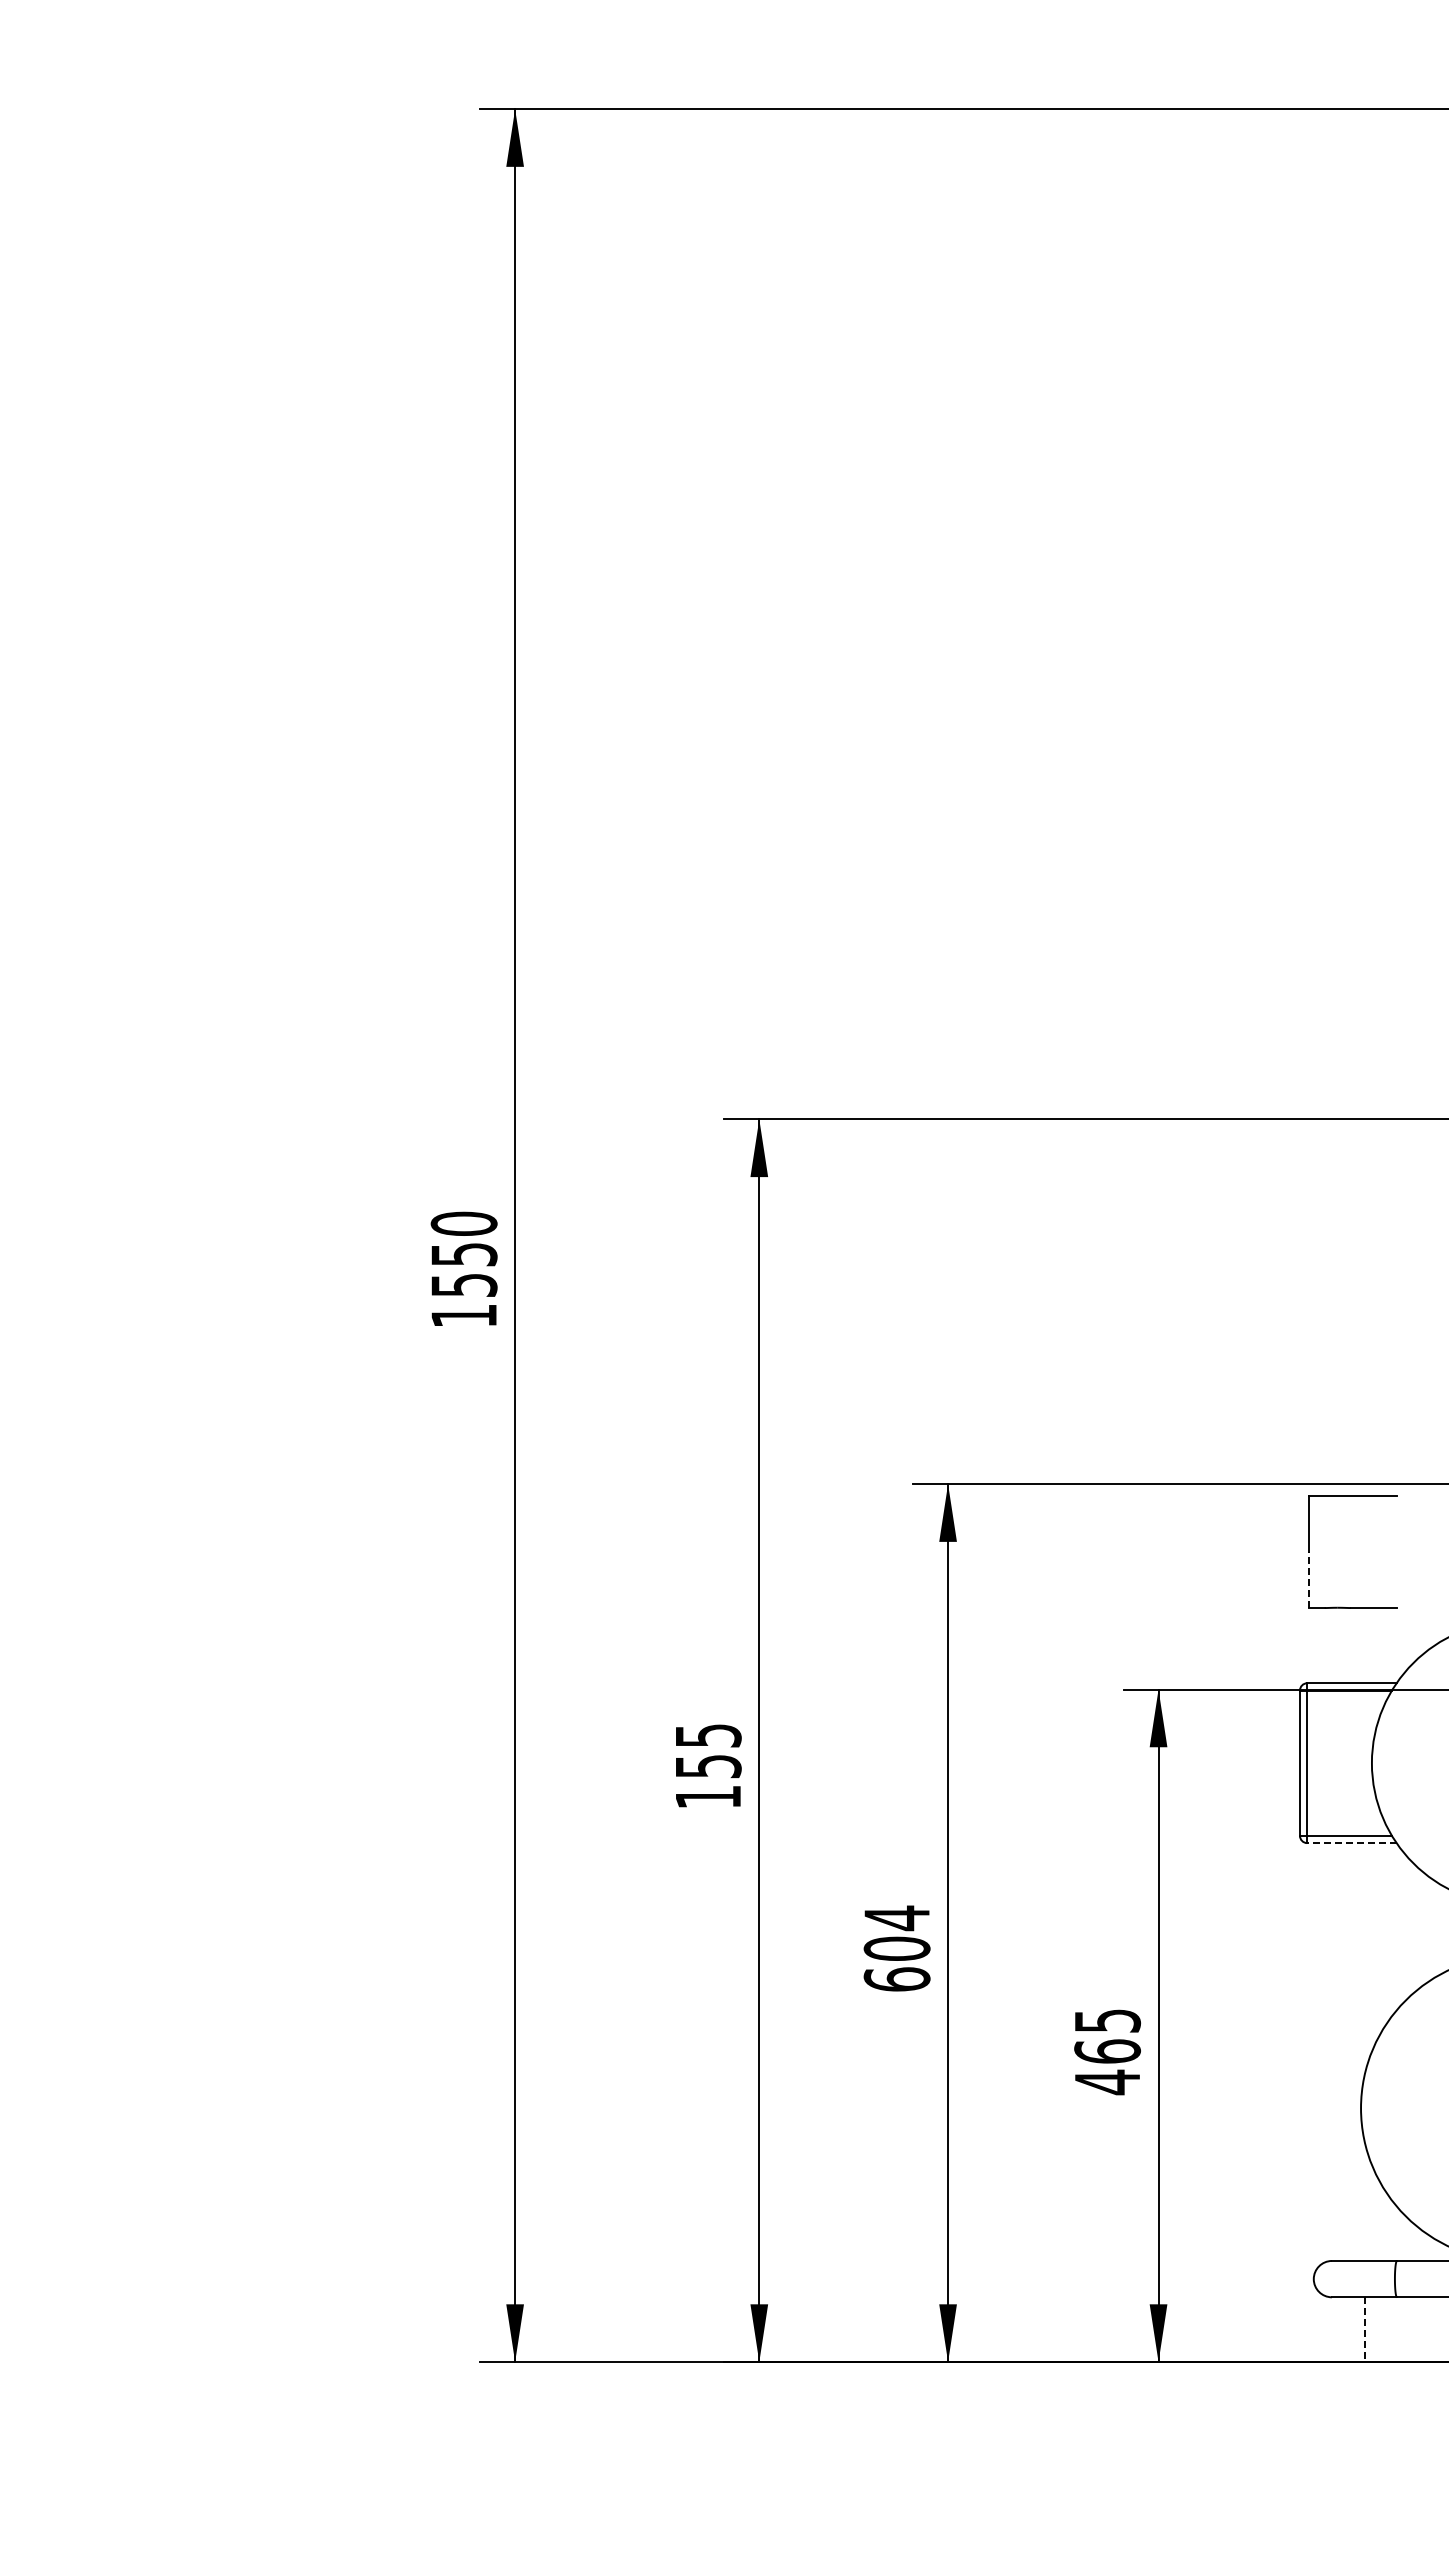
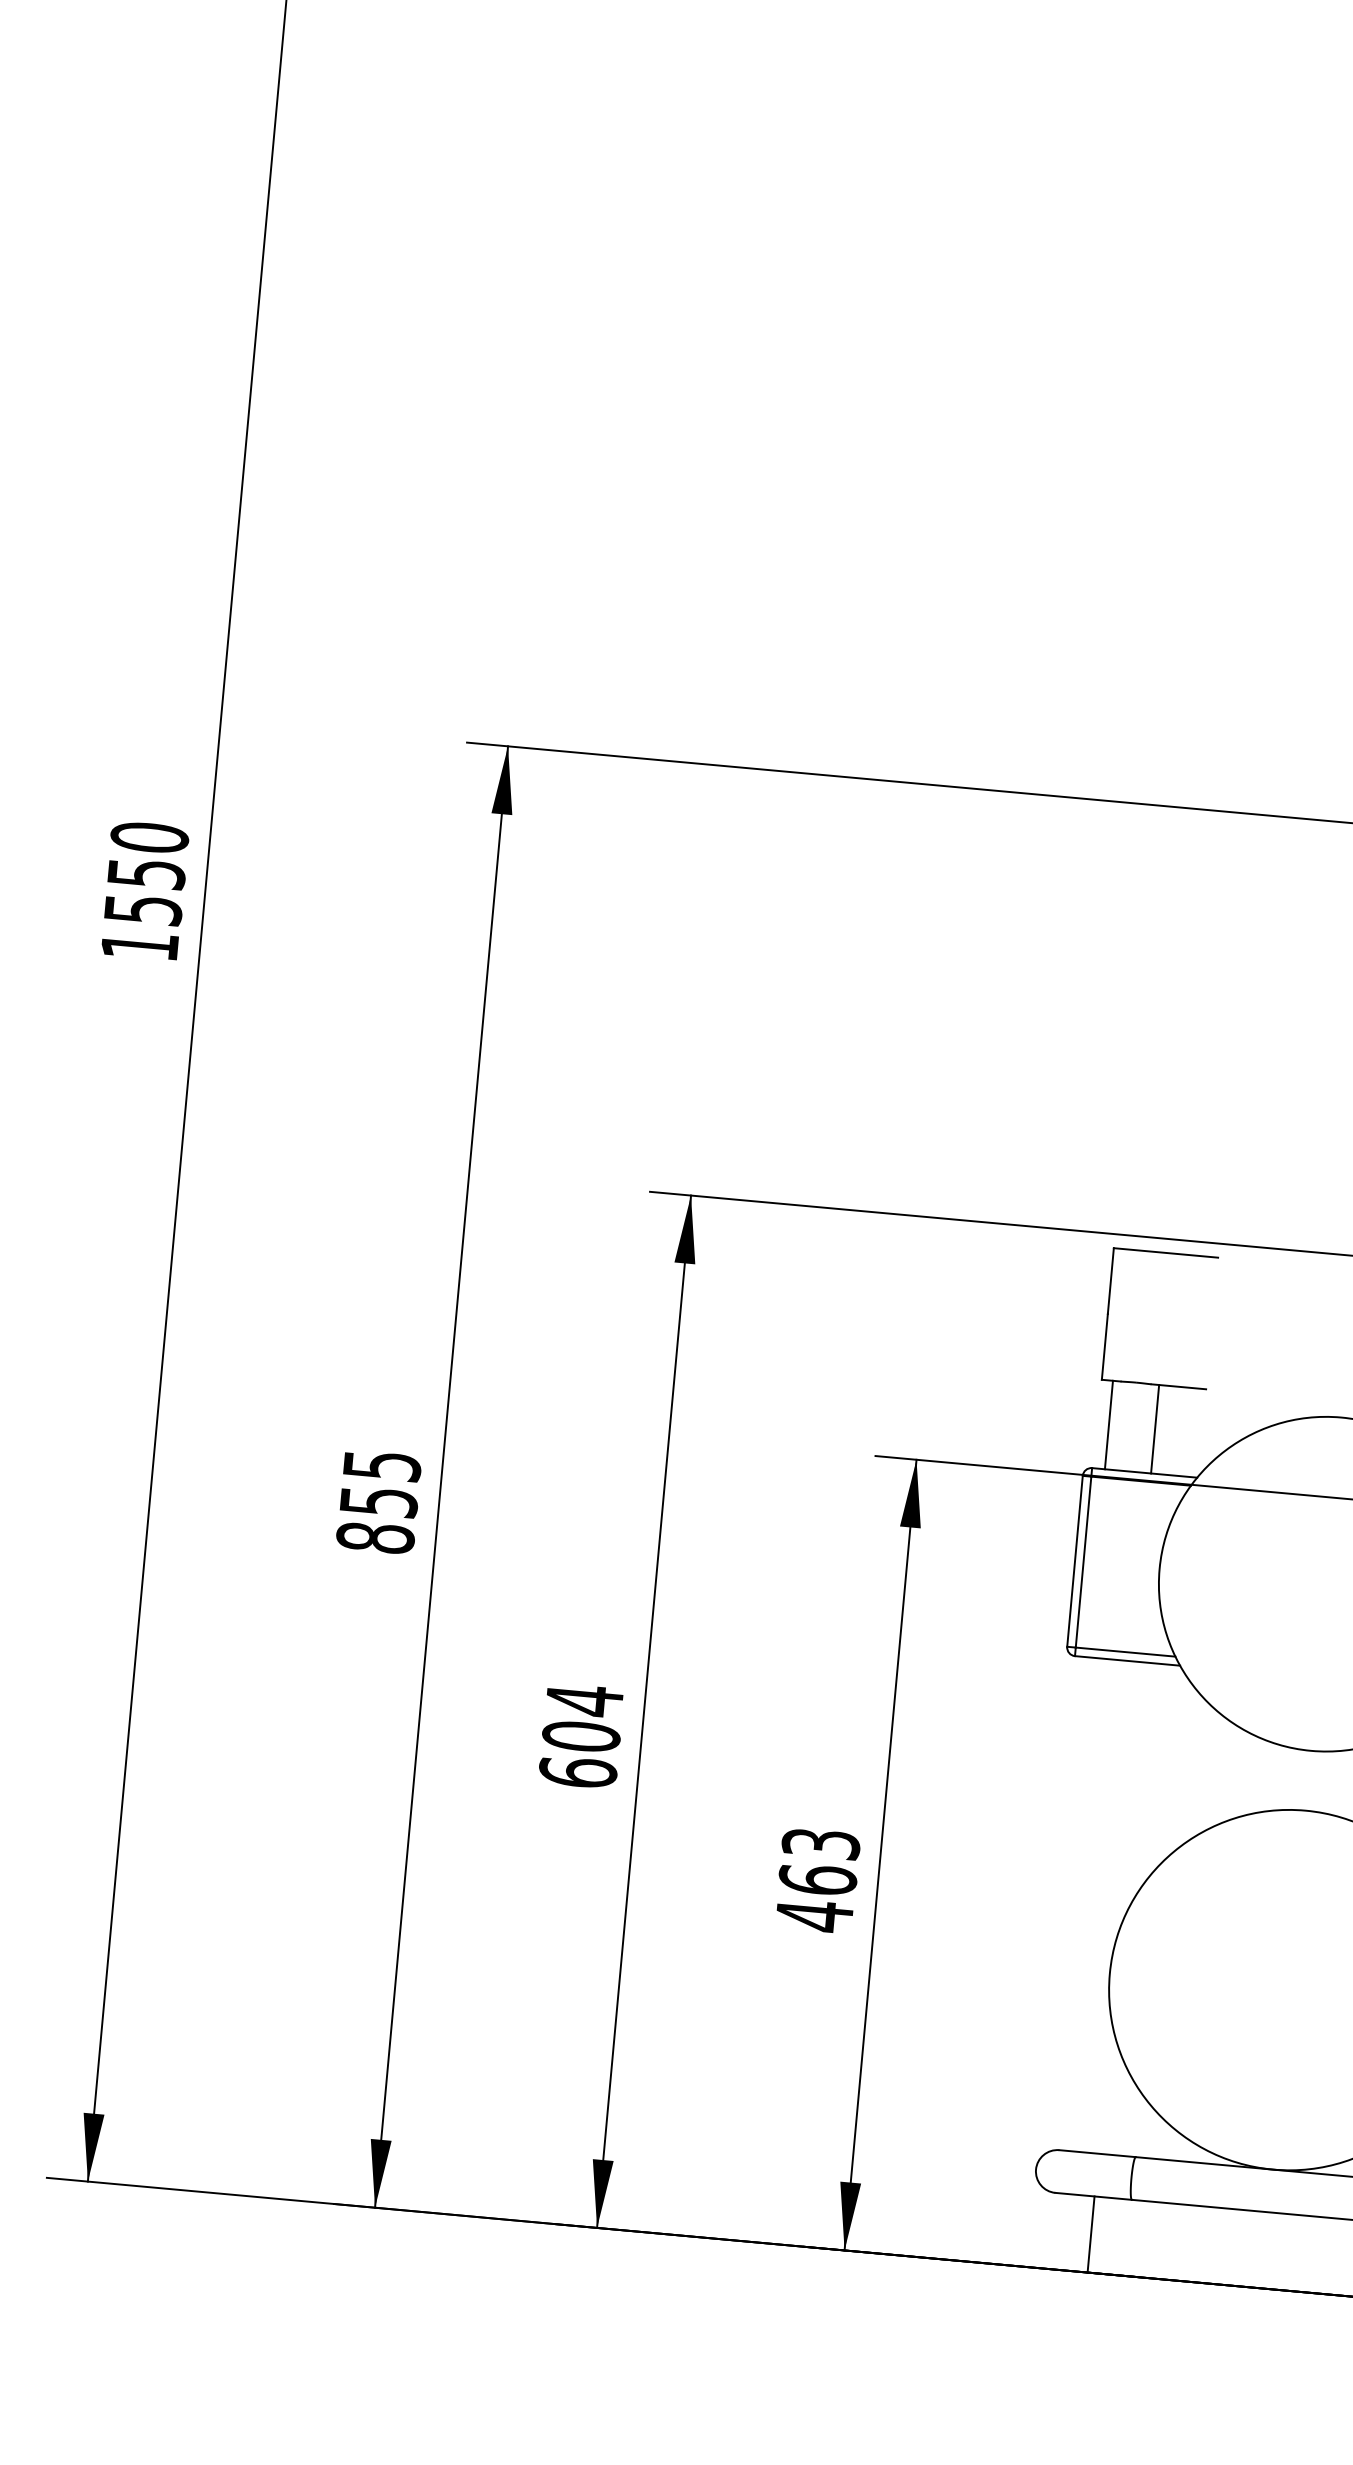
line: (1308, 1580) -> (1104, 1347), dashed -> solid
line: (1318, 1645) -> (1109, 1424), added
line: (1357, 1645) -> (1155, 1429), added
text: (707, 1797) -> (374, 1538), 155 -> 855
line: (1351, 1843) -> (1127, 1661), dashed -> solid
text: (1107, 2020) -> (821, 1843), 465 -> 463
line: (1365, 2330) -> (1091, 2235), dashed -> solid

